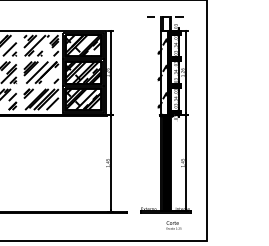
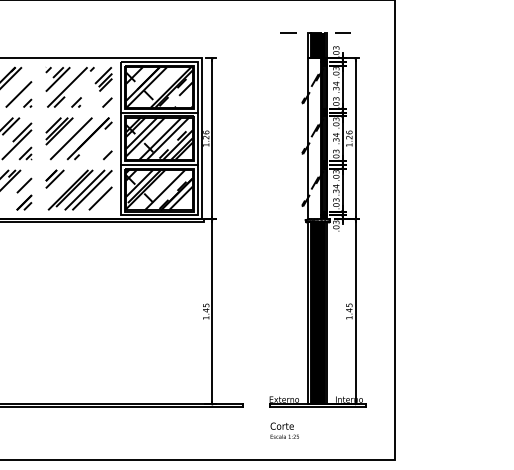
fill: (165, 23) -> (316, 44), added
text: (173, 225) -> (283, 430), moved

